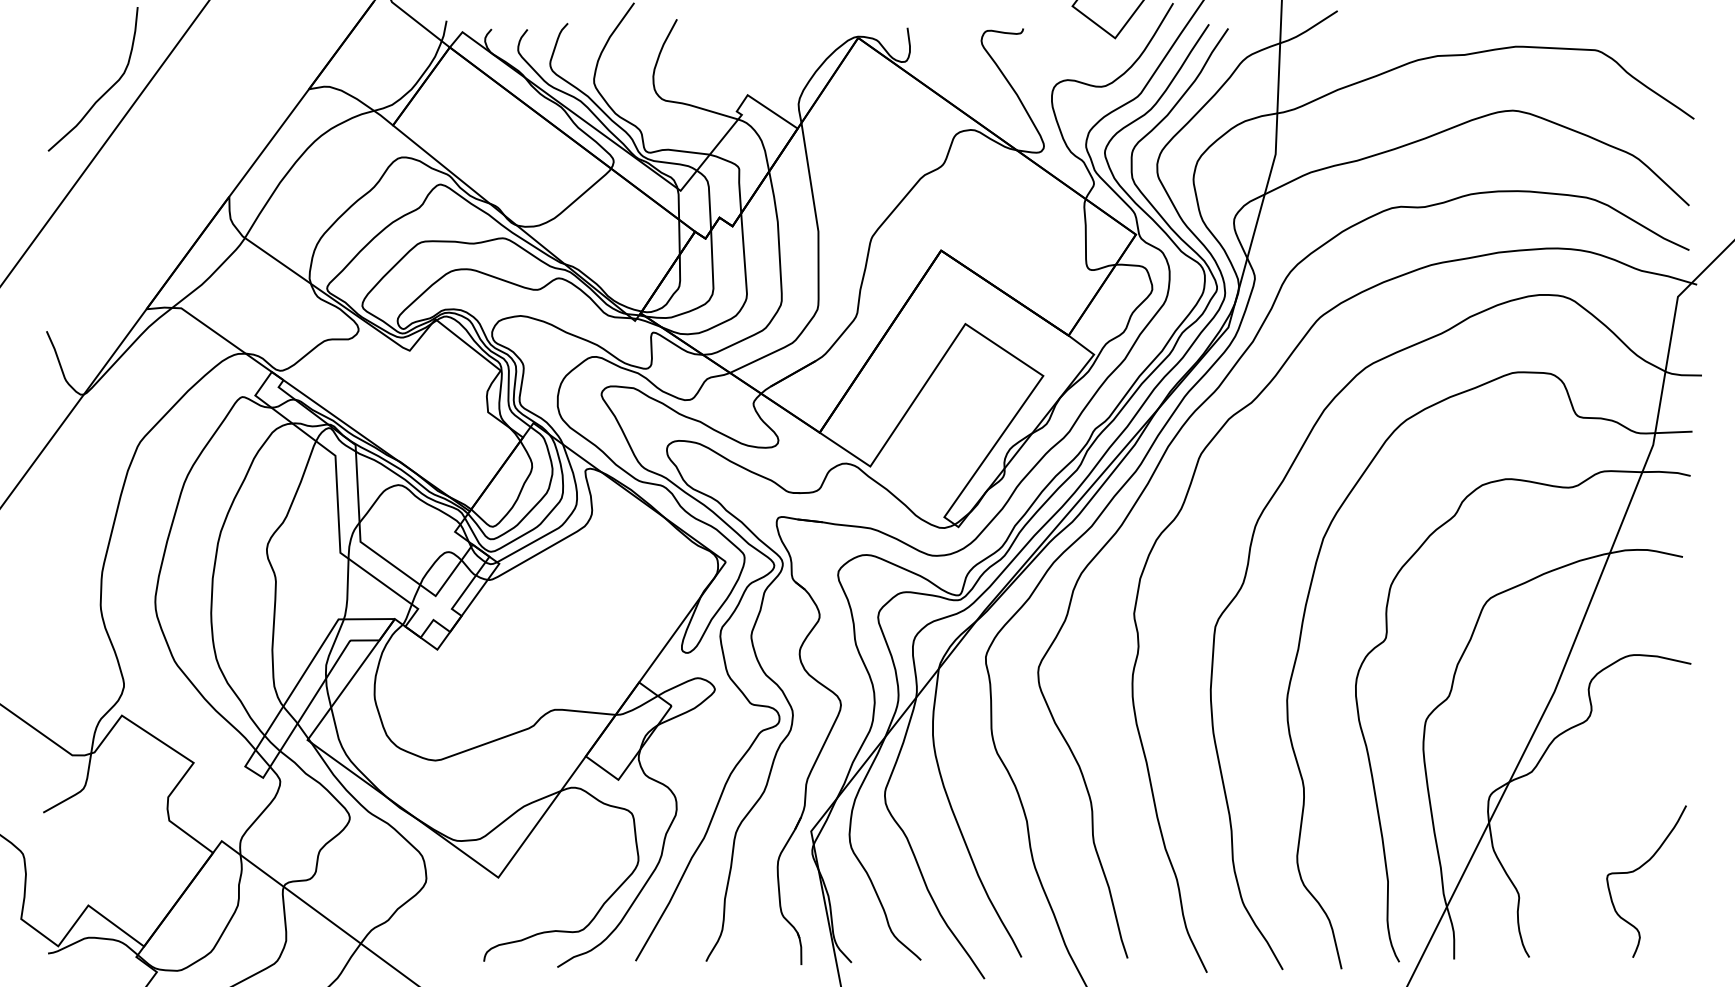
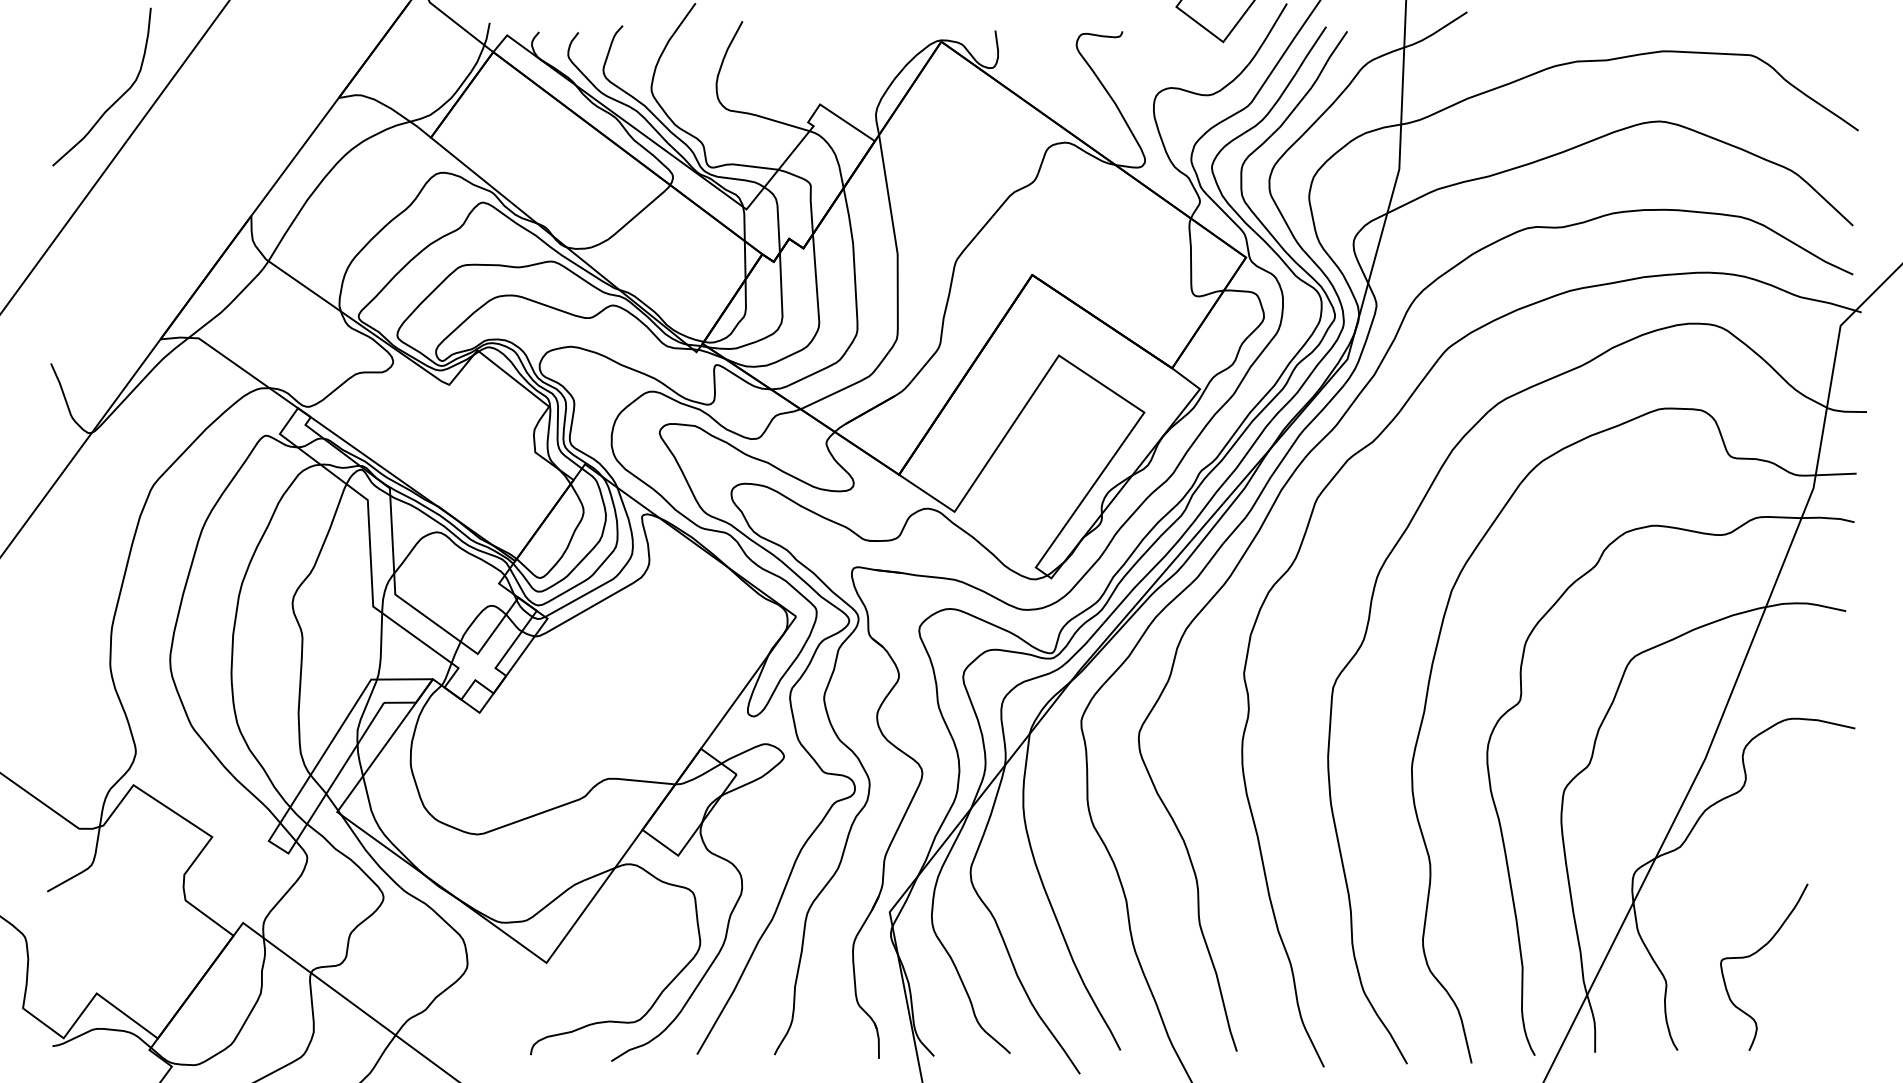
curve: (1639, 869) -> (1756, 953), moved

